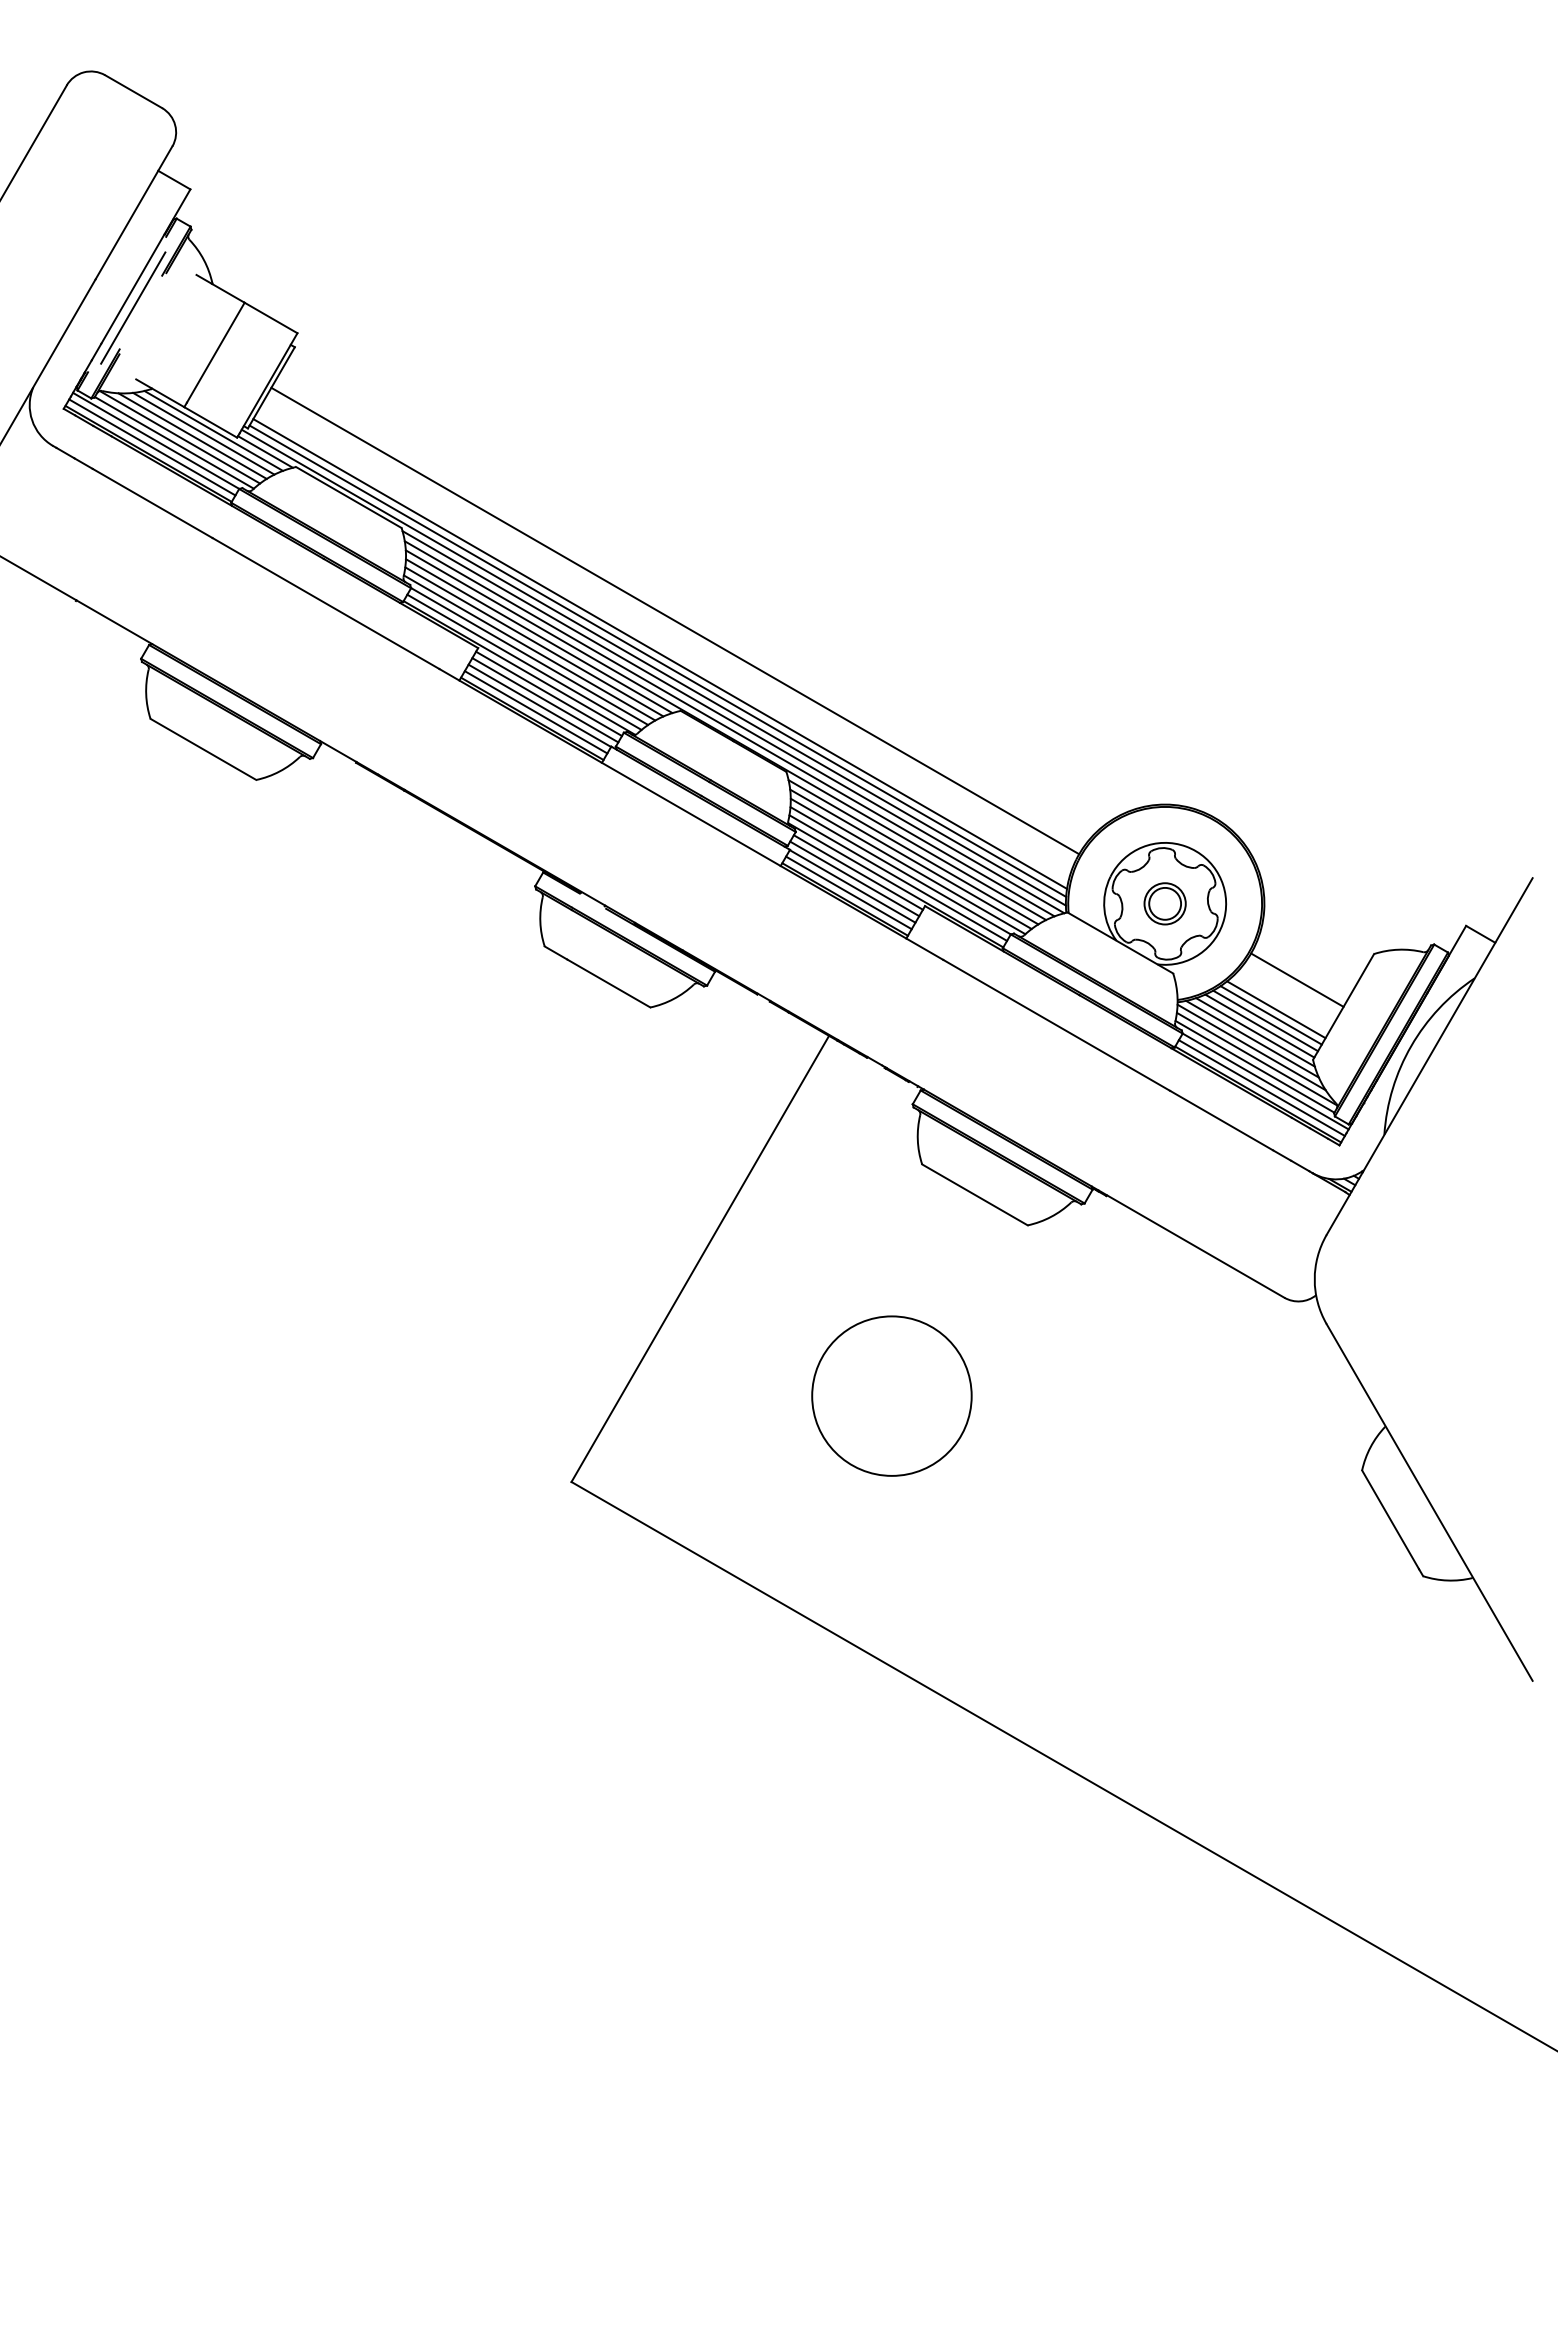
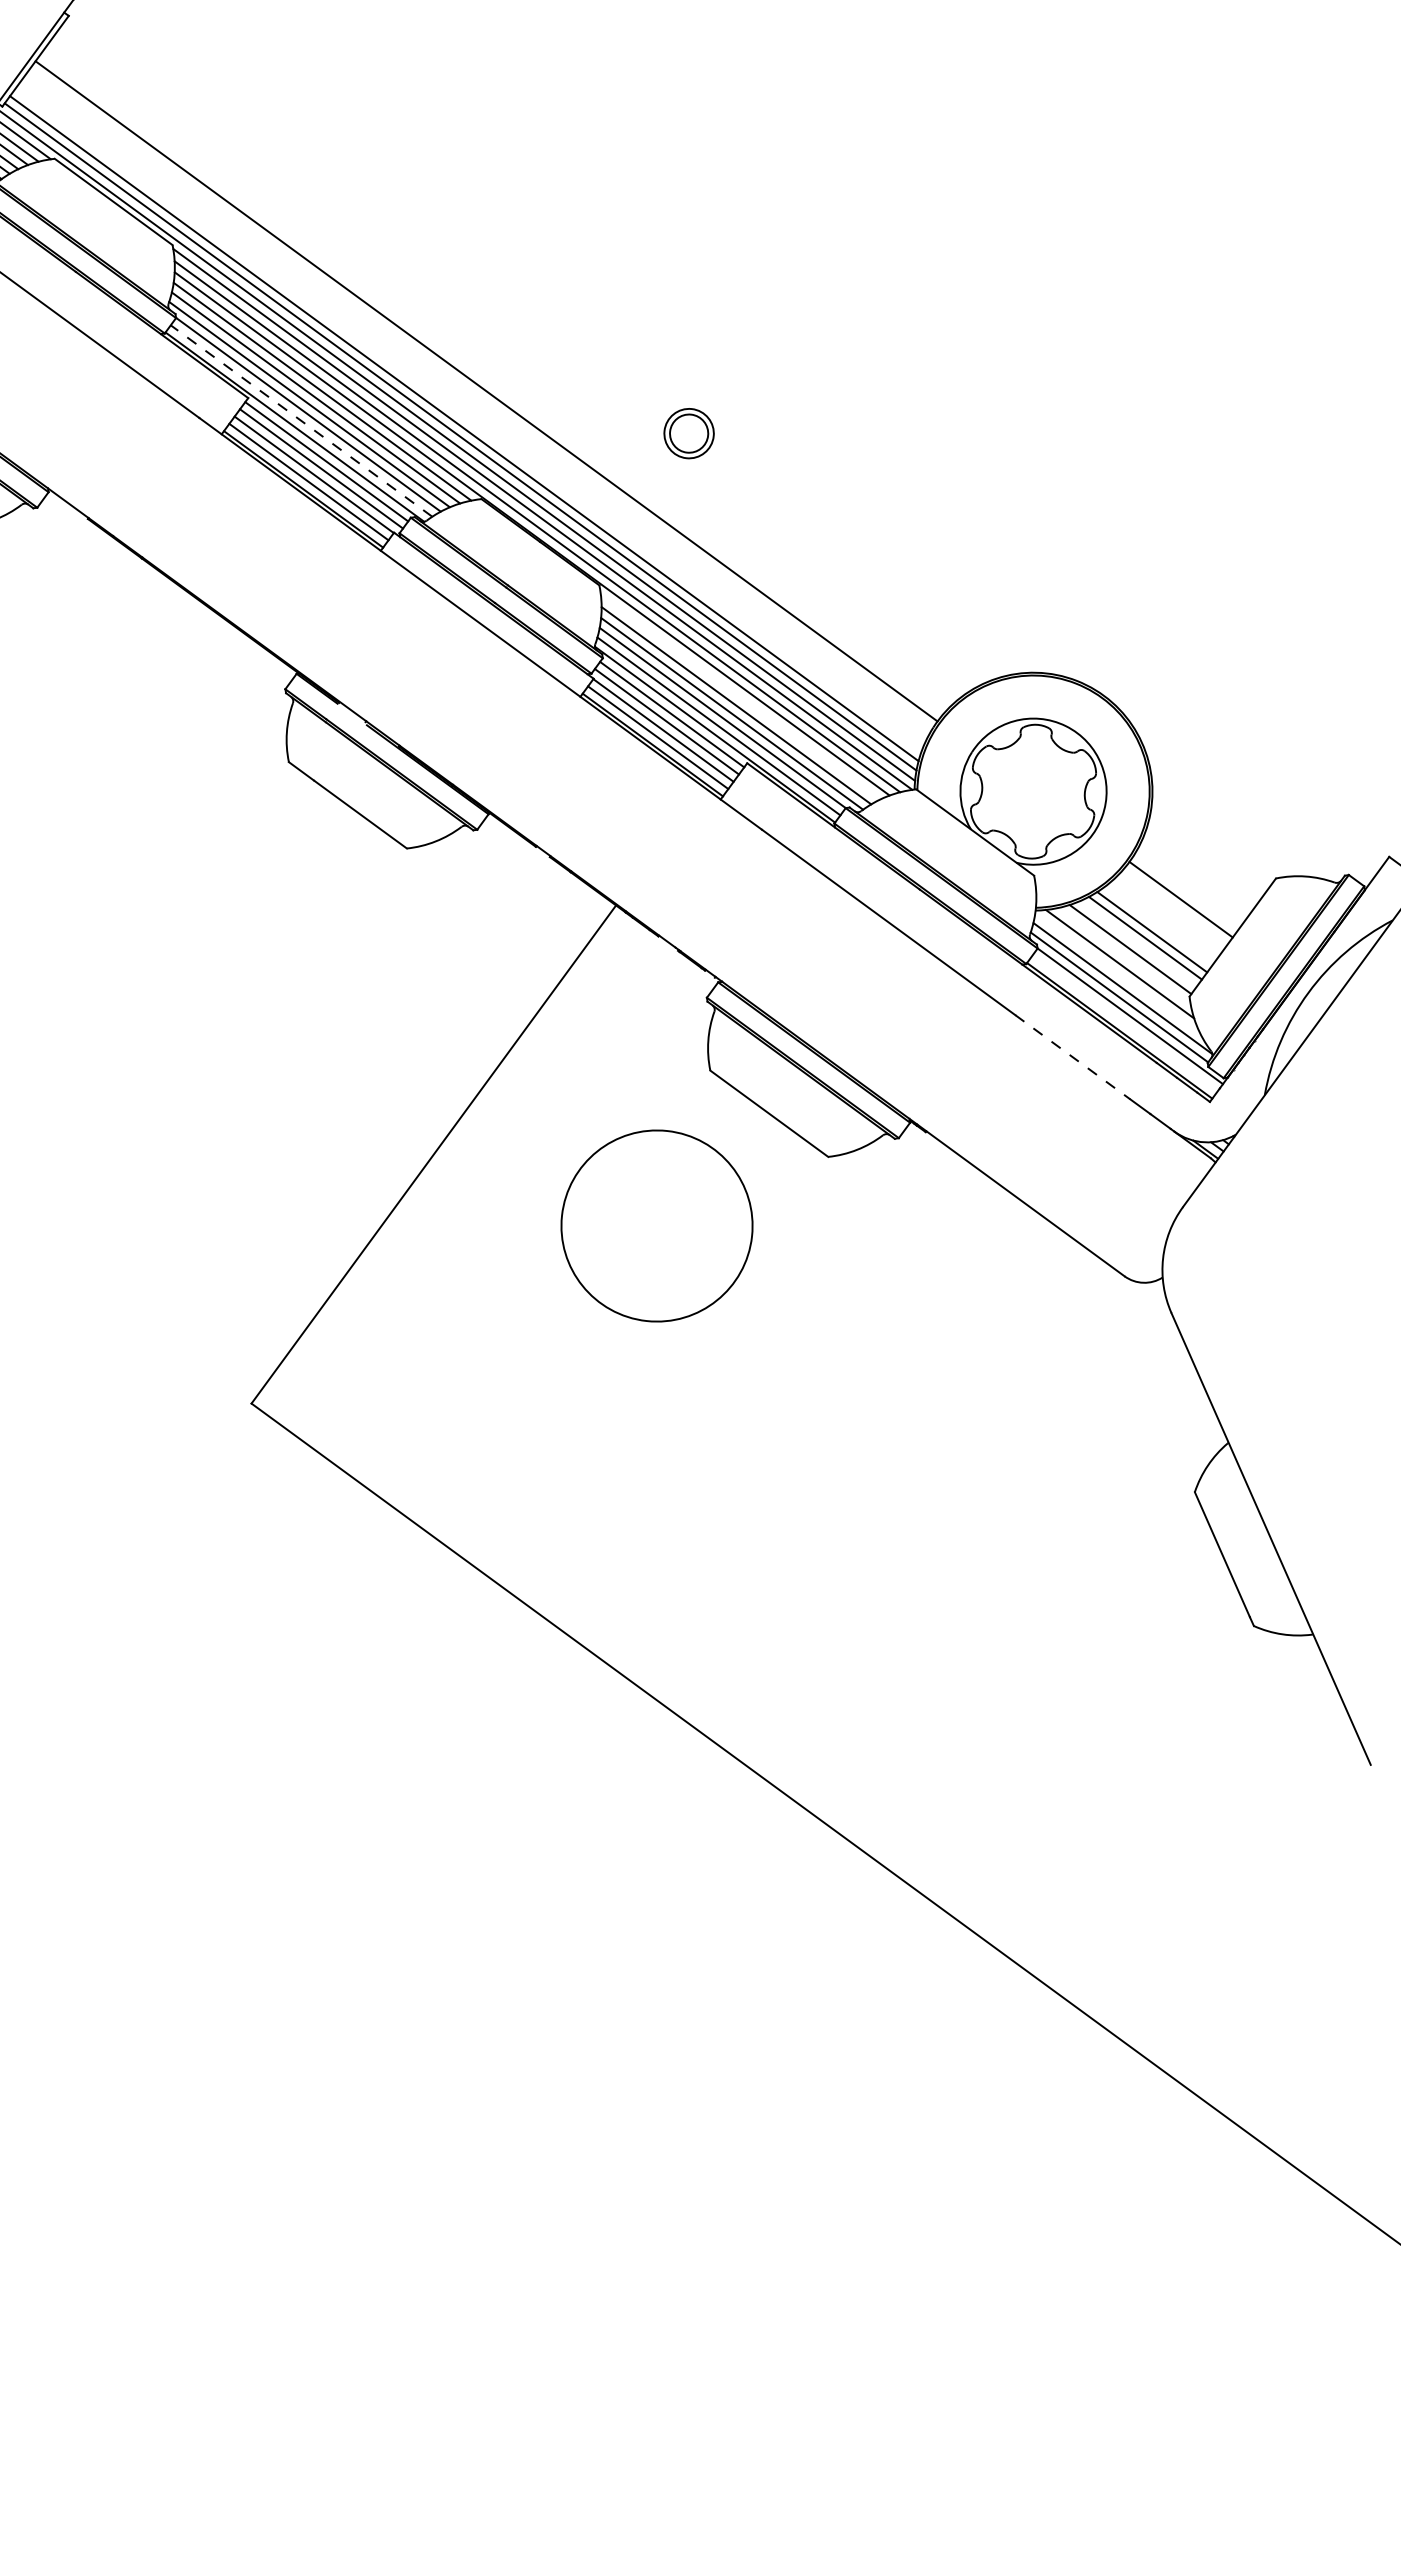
line: (524, 662) -> (301, 421), solid -> dashed
line: (913, 852) -> (740, 697), removed
part: (1164, 903) -> (688, 433), moved
line: (1265, 1020) -> (1137, 943), removed
line: (1255, 1032) -> (1124, 956), removed
line: (1251, 1047) -> (1117, 973), removed
line: (1261, 1087) -> (1124, 1022), removed
line: (1222, 1120) -> (1073, 1057), solid -> dashed
circle: (891, 1395) -> (656, 1225), moved

